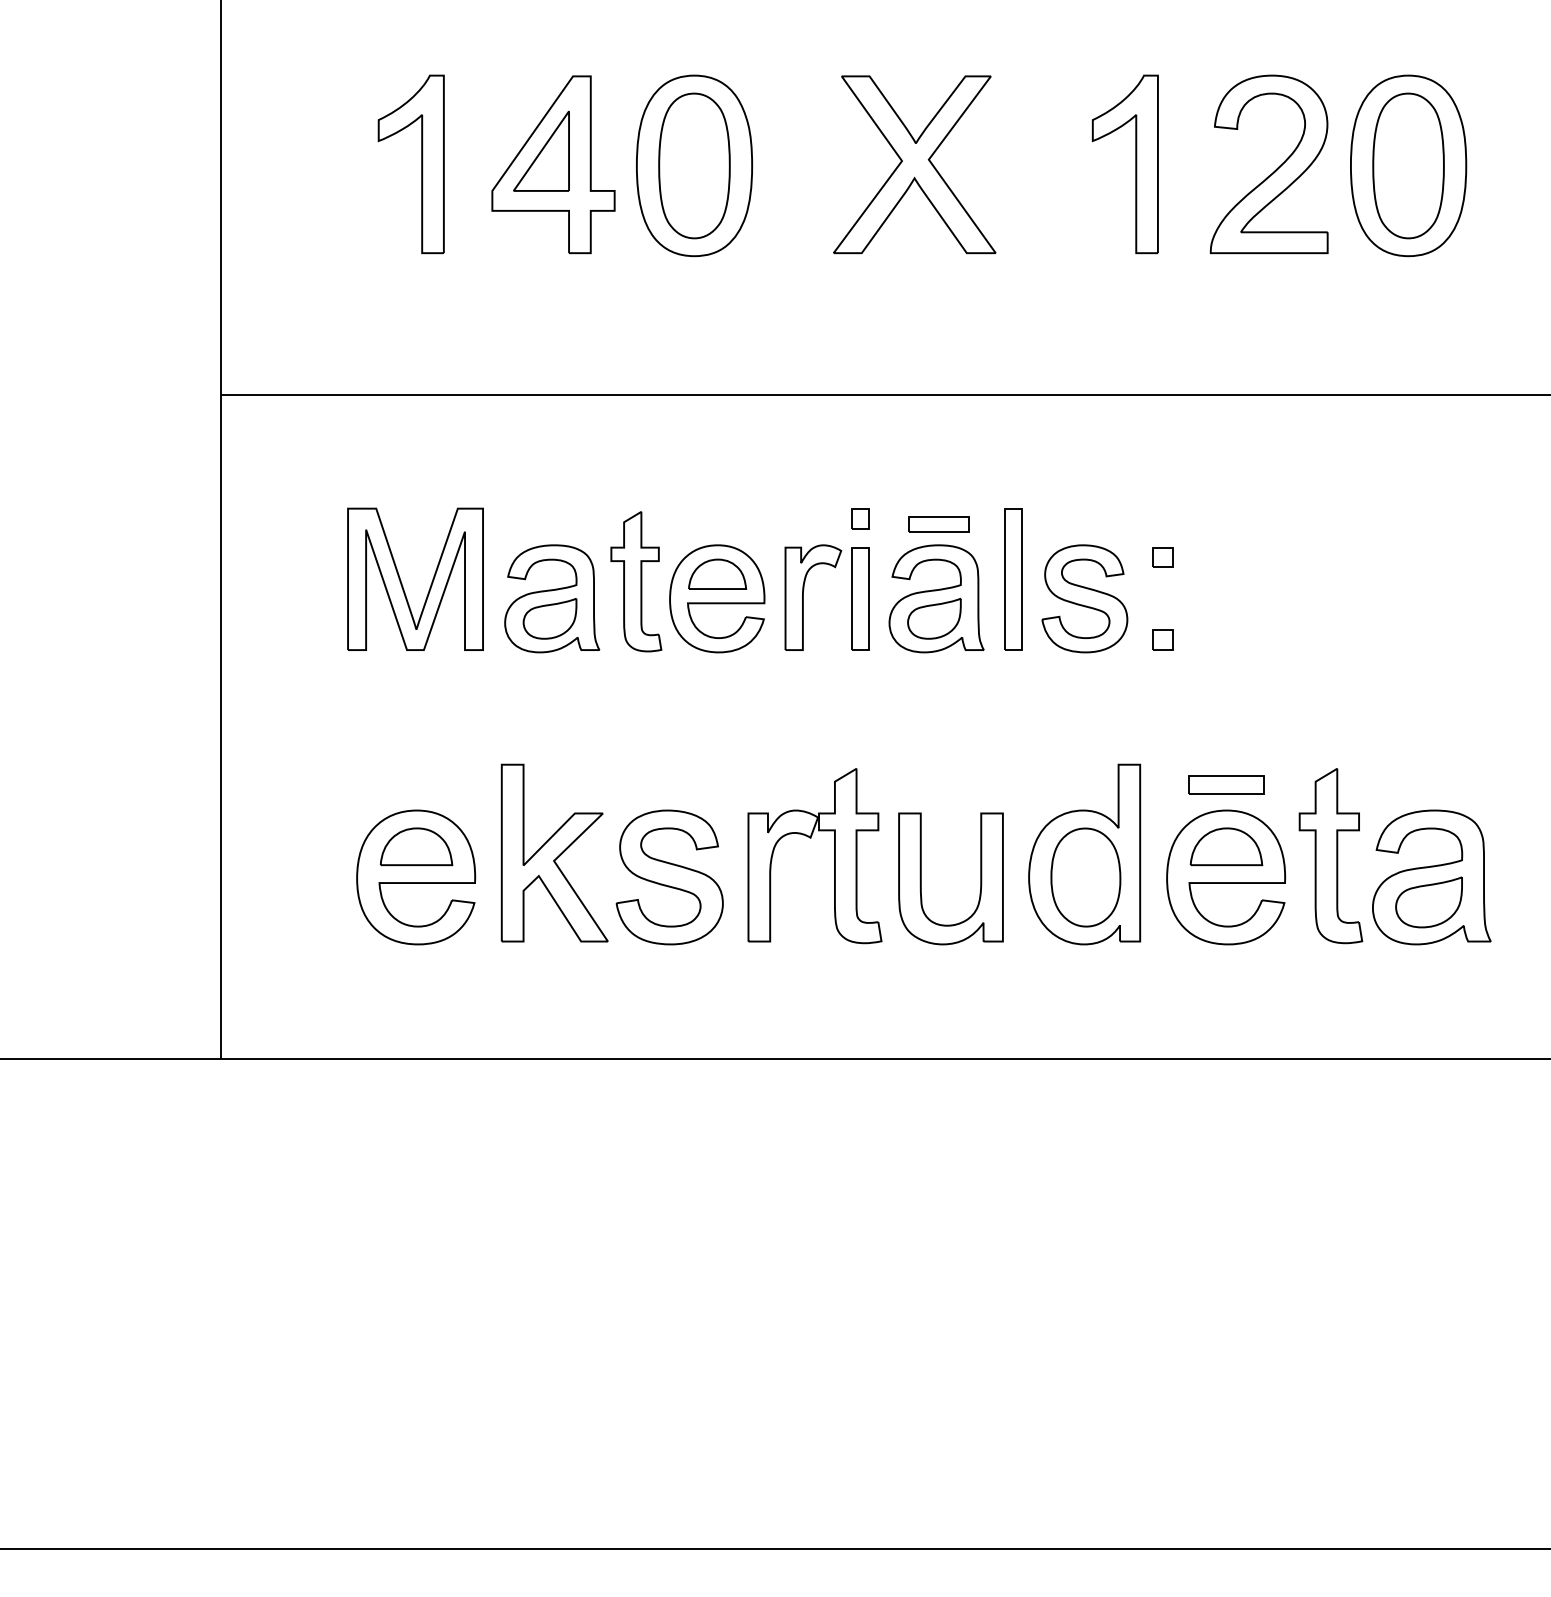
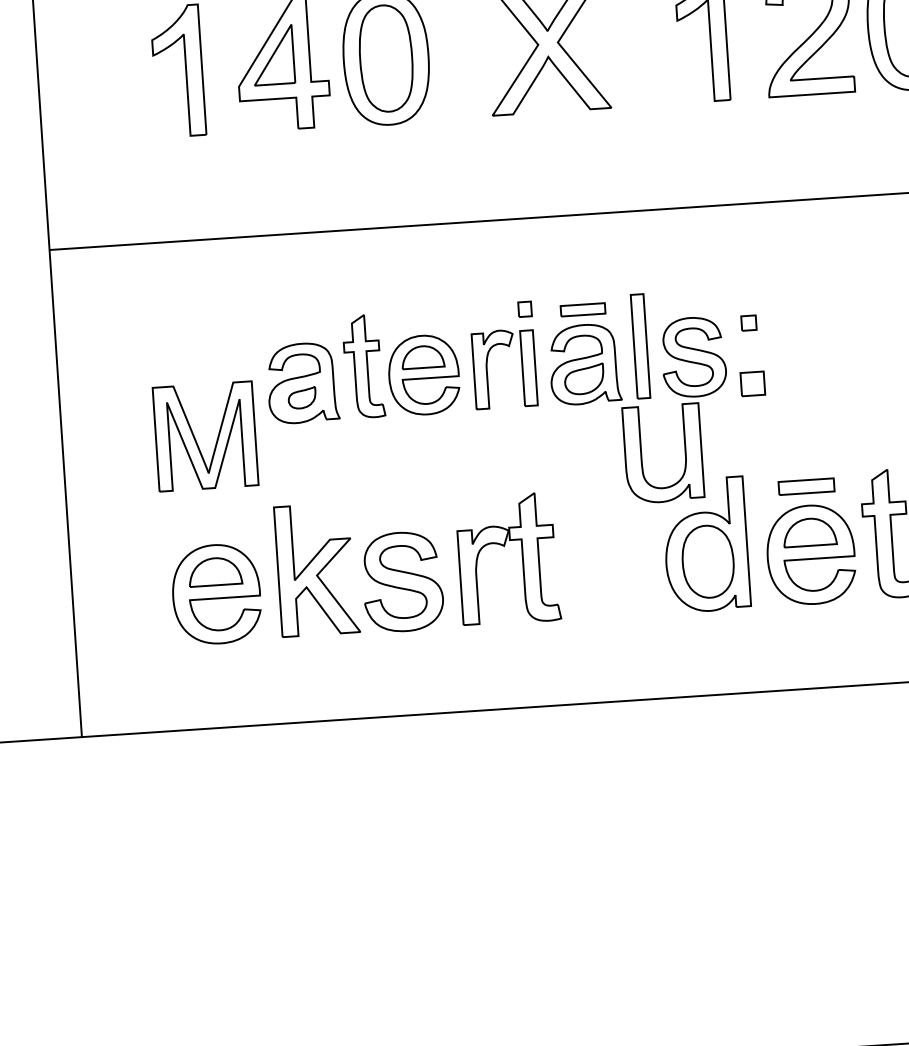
part: (402, 583) -> (196, 440), moved
part: (549, 618) -> (301, 397), size x0.7
part: (1162, 639) -> (752, 383), size x1.6
part: (921, 878) -> (641, 454), moved

